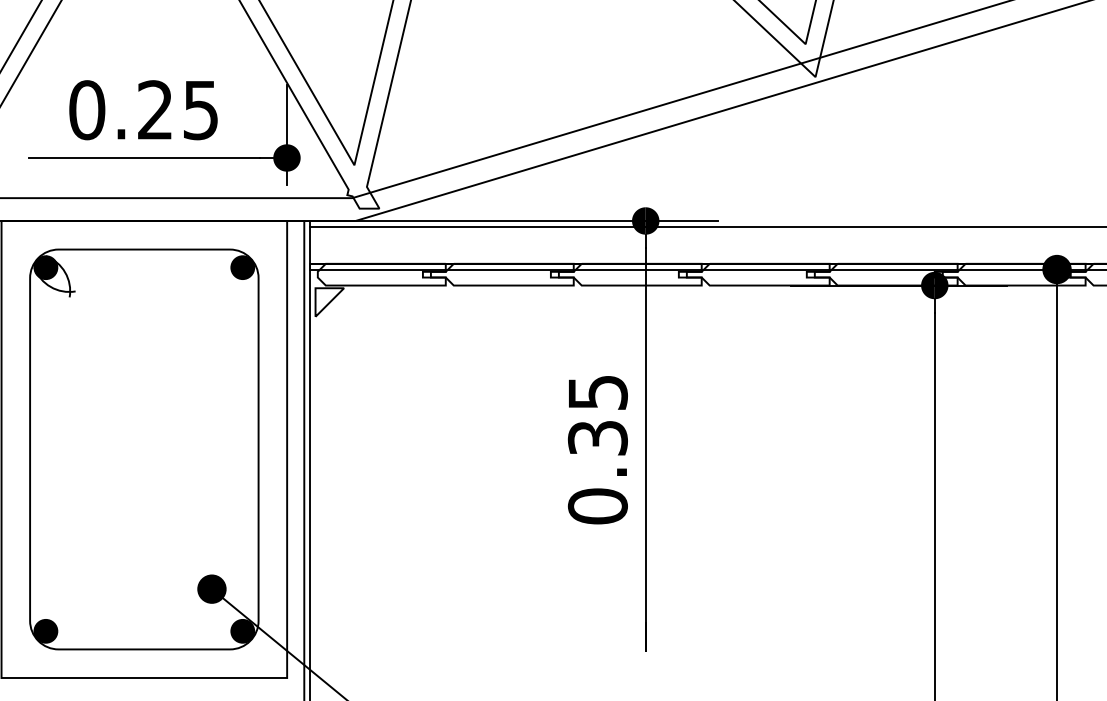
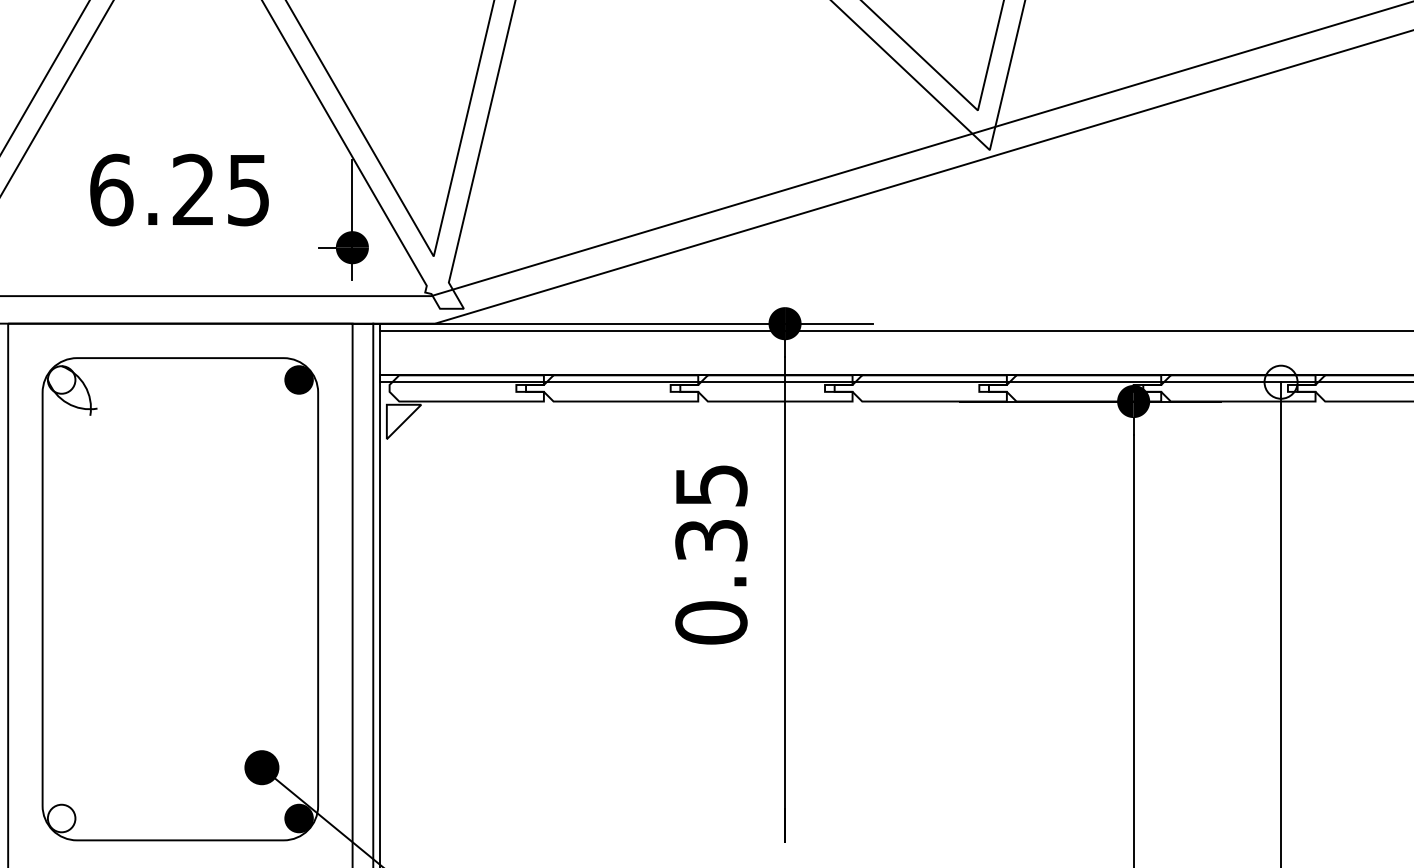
text: (87, 109) -> (111, 189), 0.25 -> 6.25
line: (144, 157) -> (180, 247), removed
fill: (45, 267) -> (61, 379), removed
fill: (1056, 268) -> (1280, 381), removed
text: (598, 449) -> (711, 554), moved
fill: (45, 631) -> (61, 818), removed

